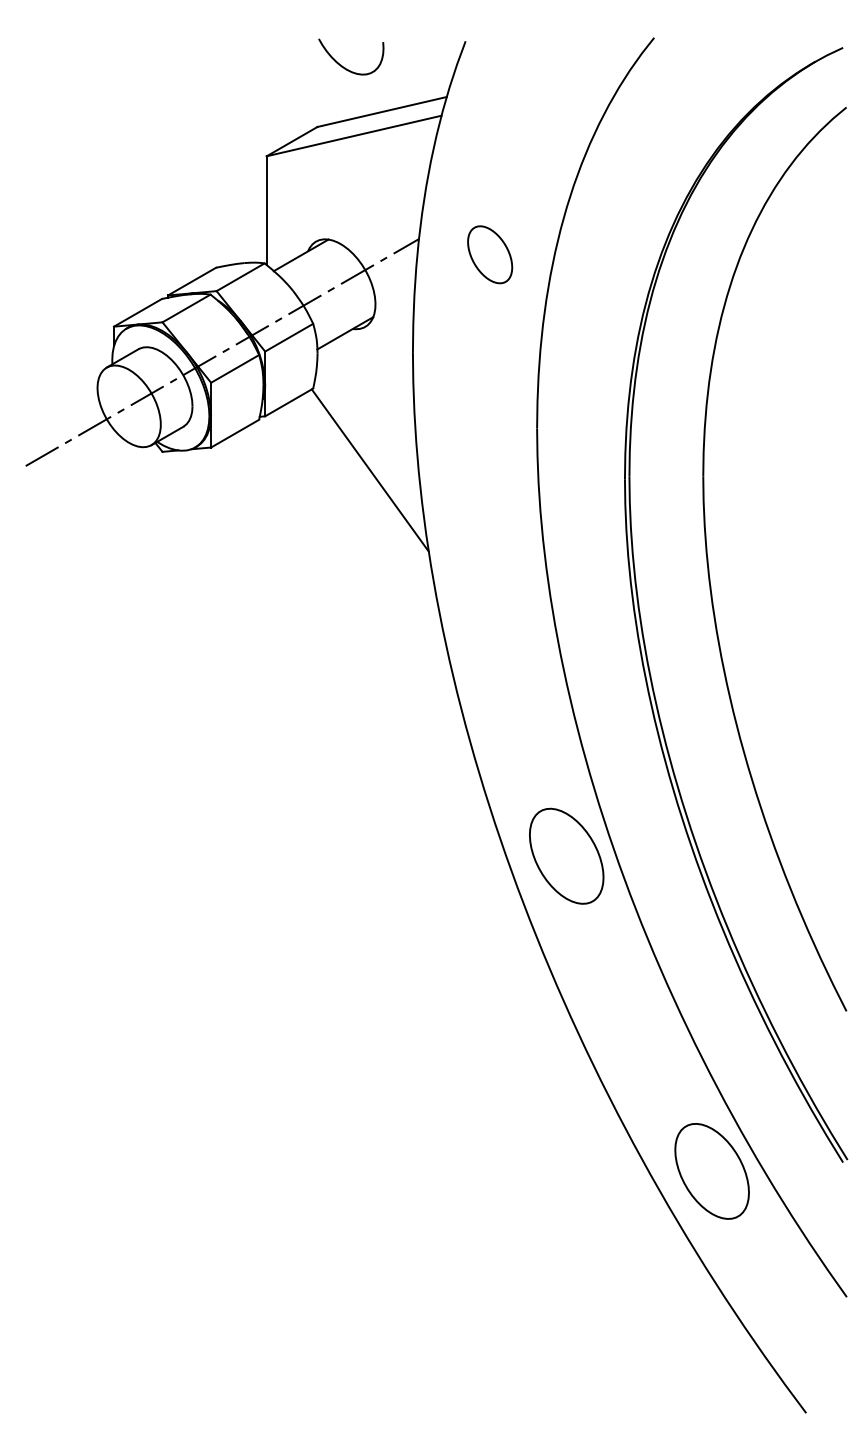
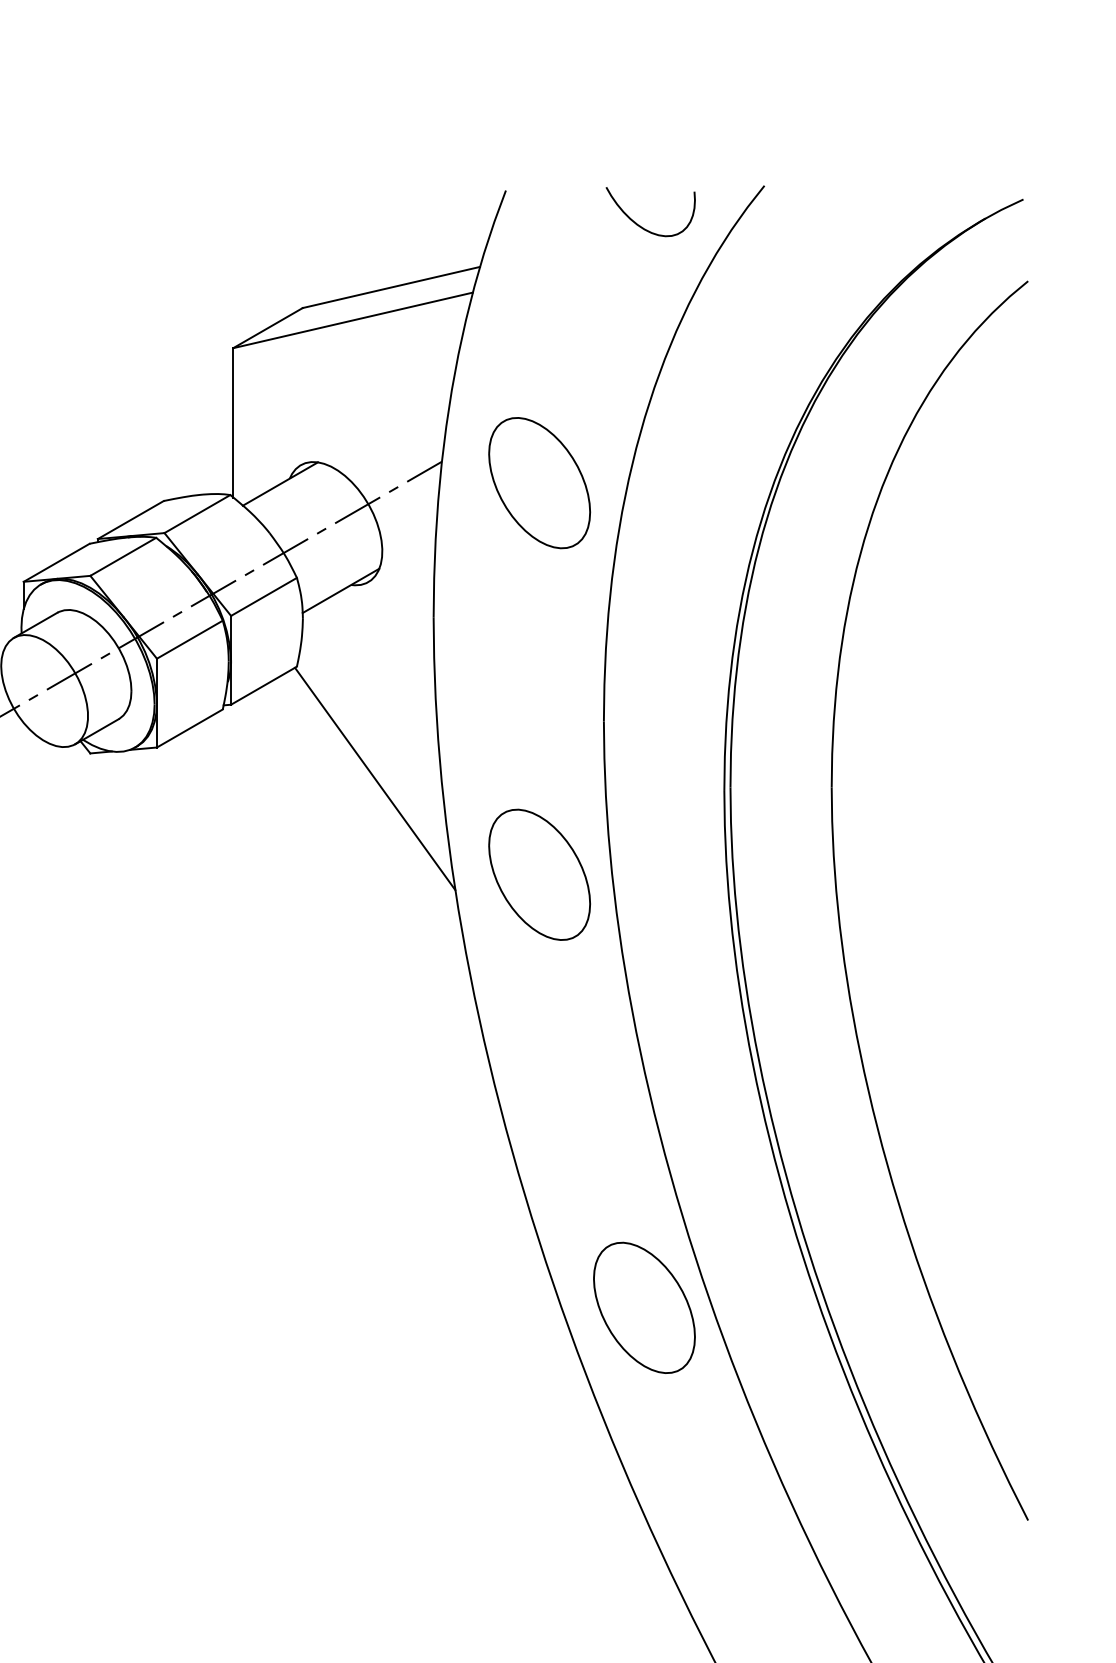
curve: (345, 67) -> (642, 226), moved
part: (489, 254) -> (538, 482), size x1.67
part: (489, 540) -> (538, 874), added

